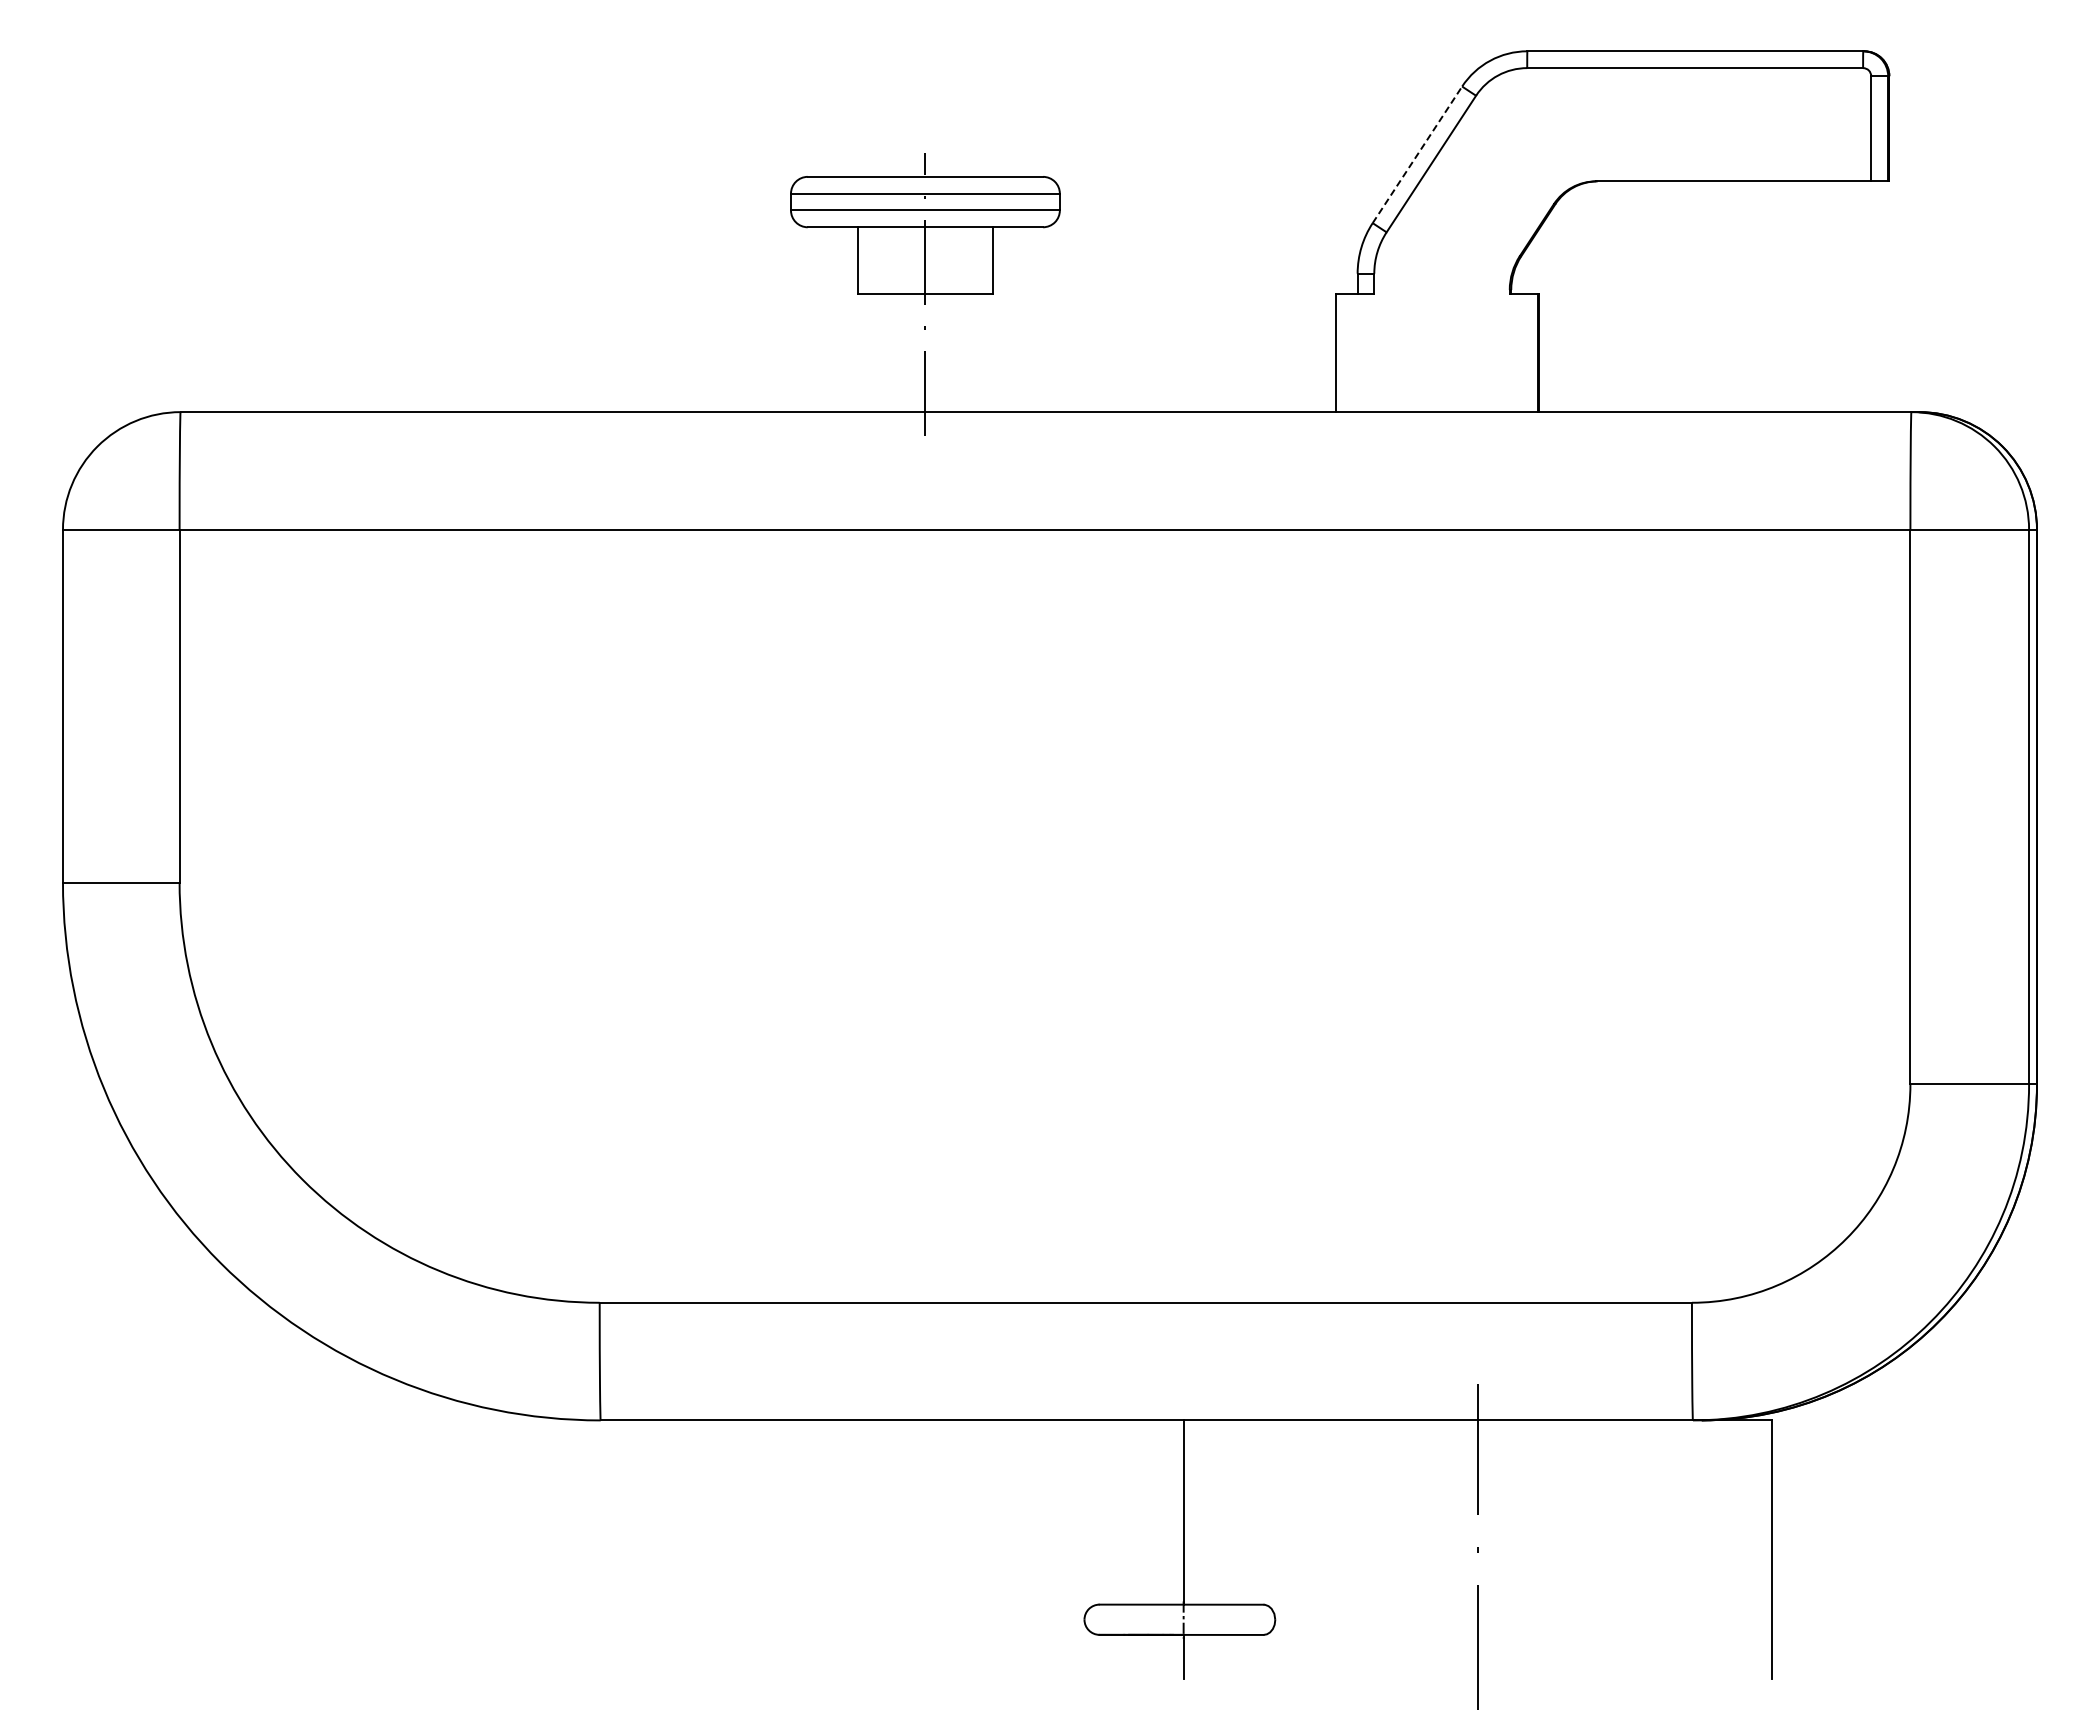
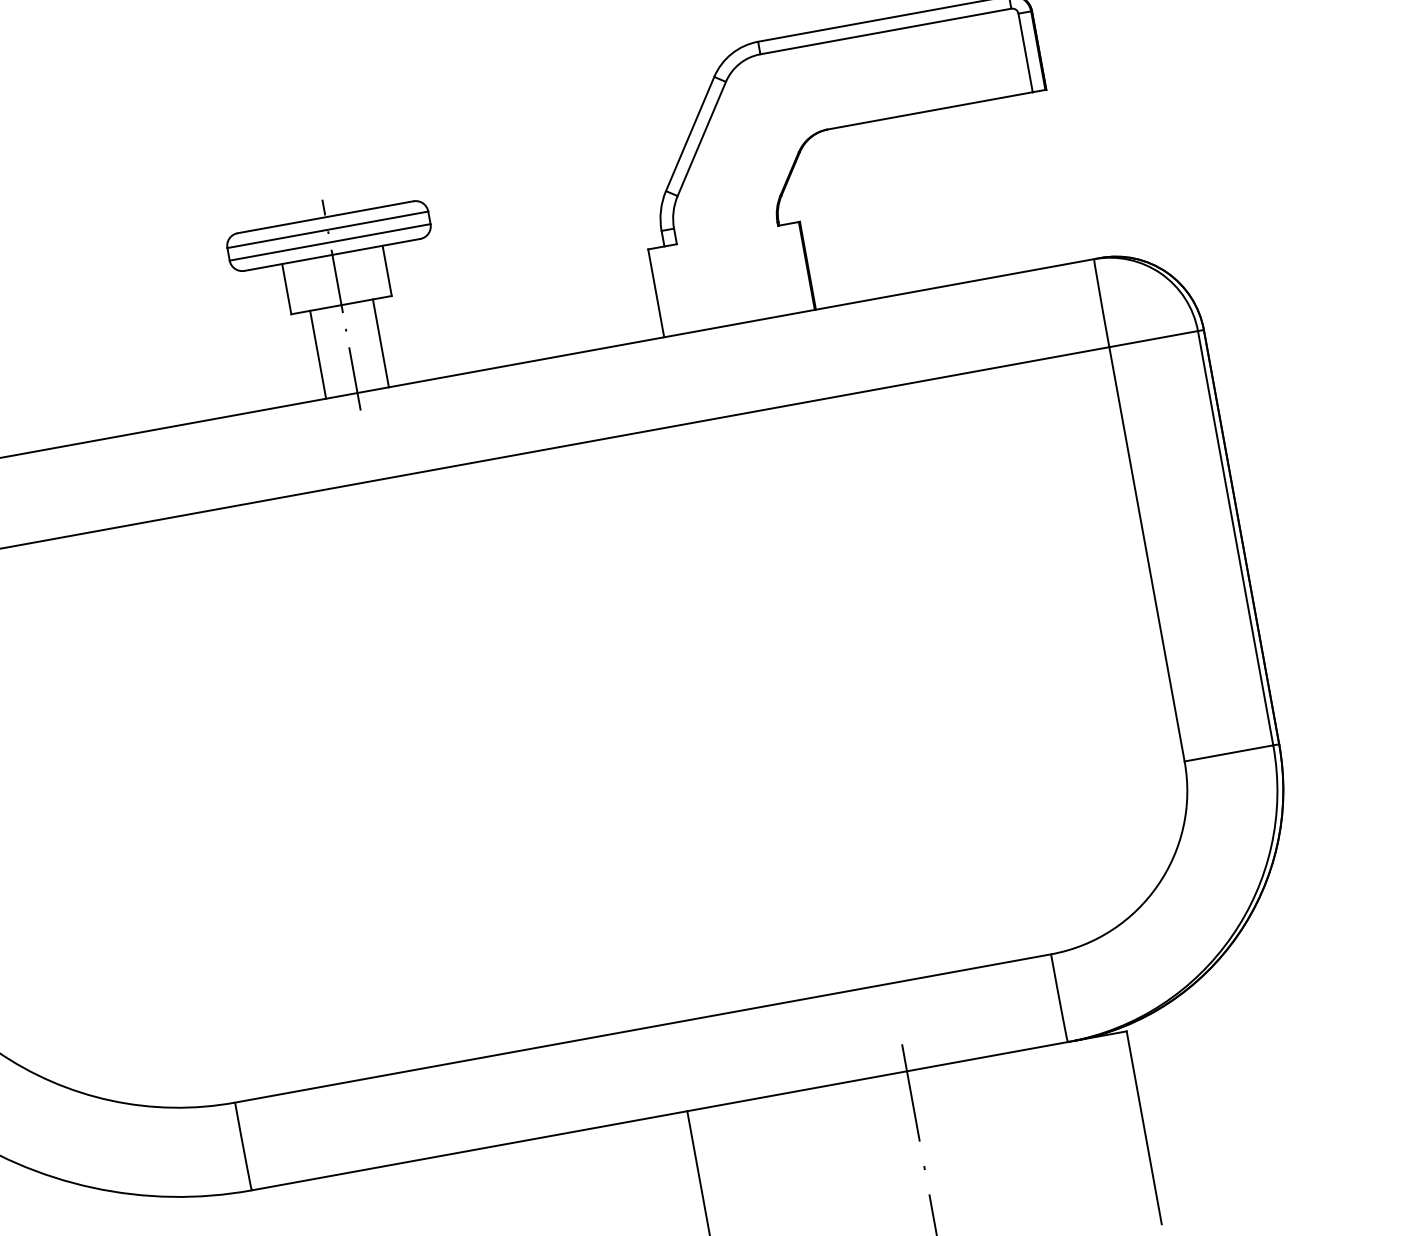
line: (1417, 154) -> (690, 133), dashed -> solid
line: (883, 353) -> (318, 354), added
line: (967, 353) -> (380, 343), added

